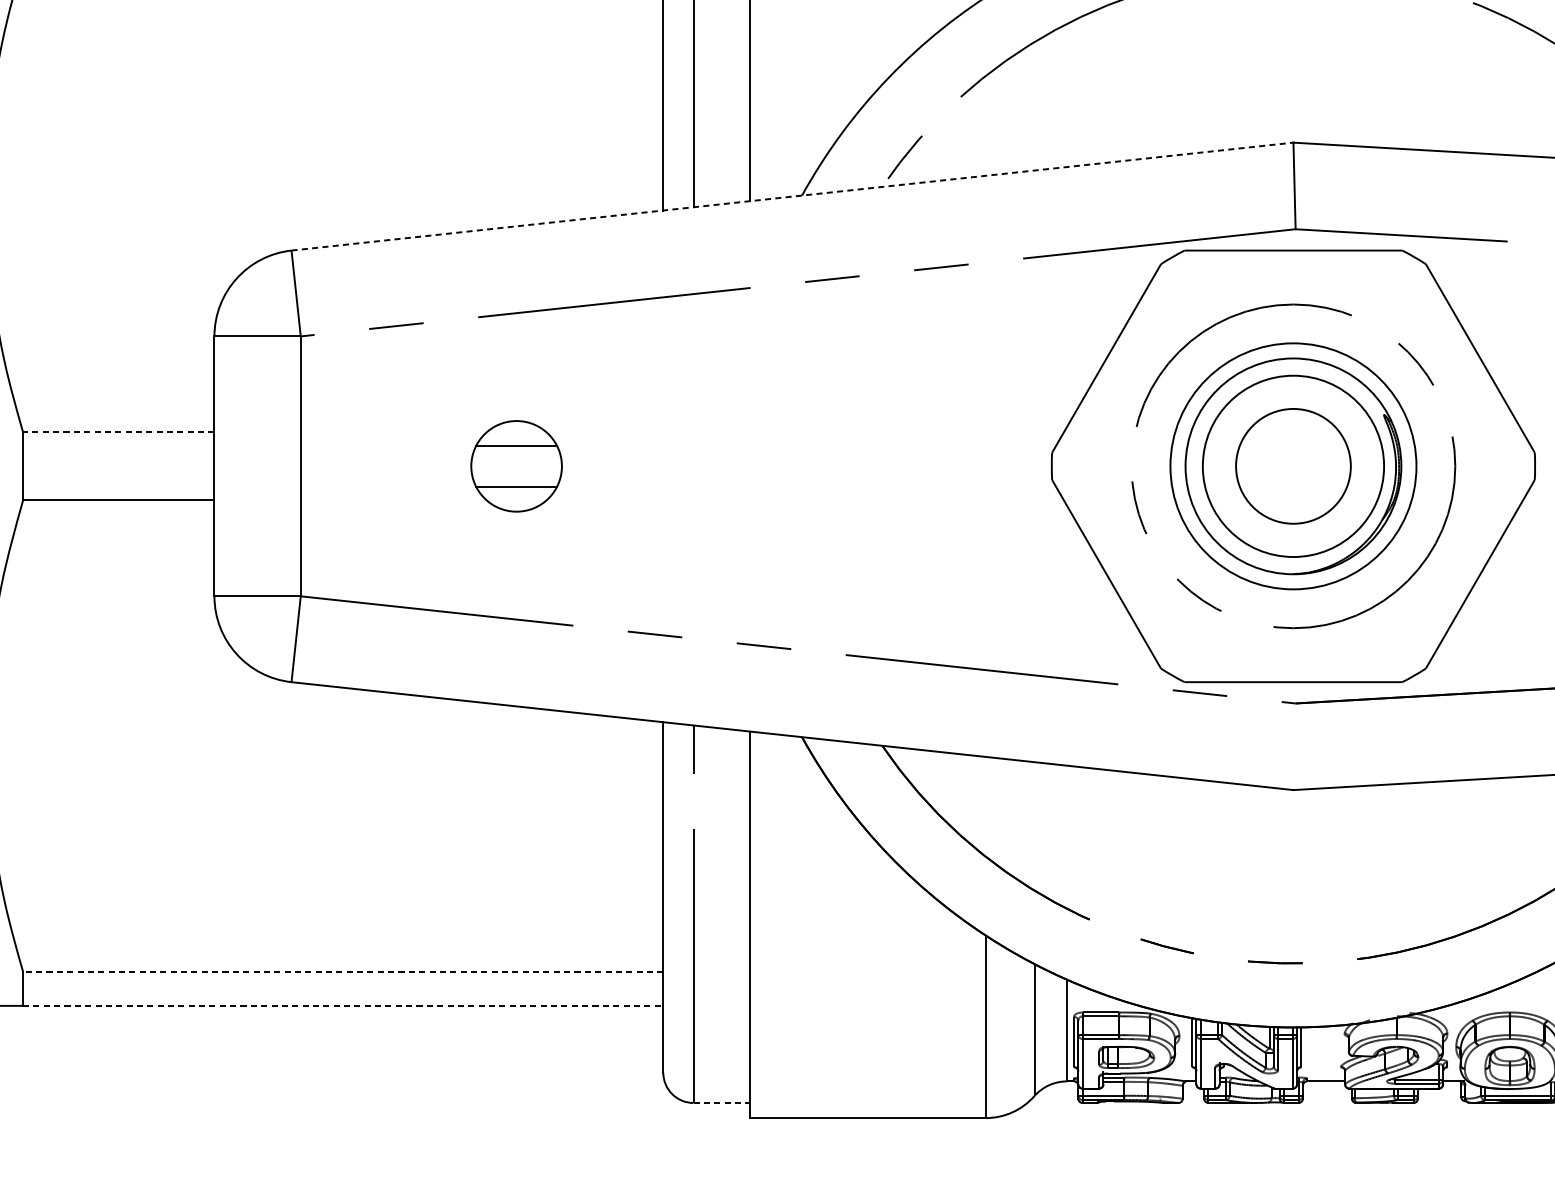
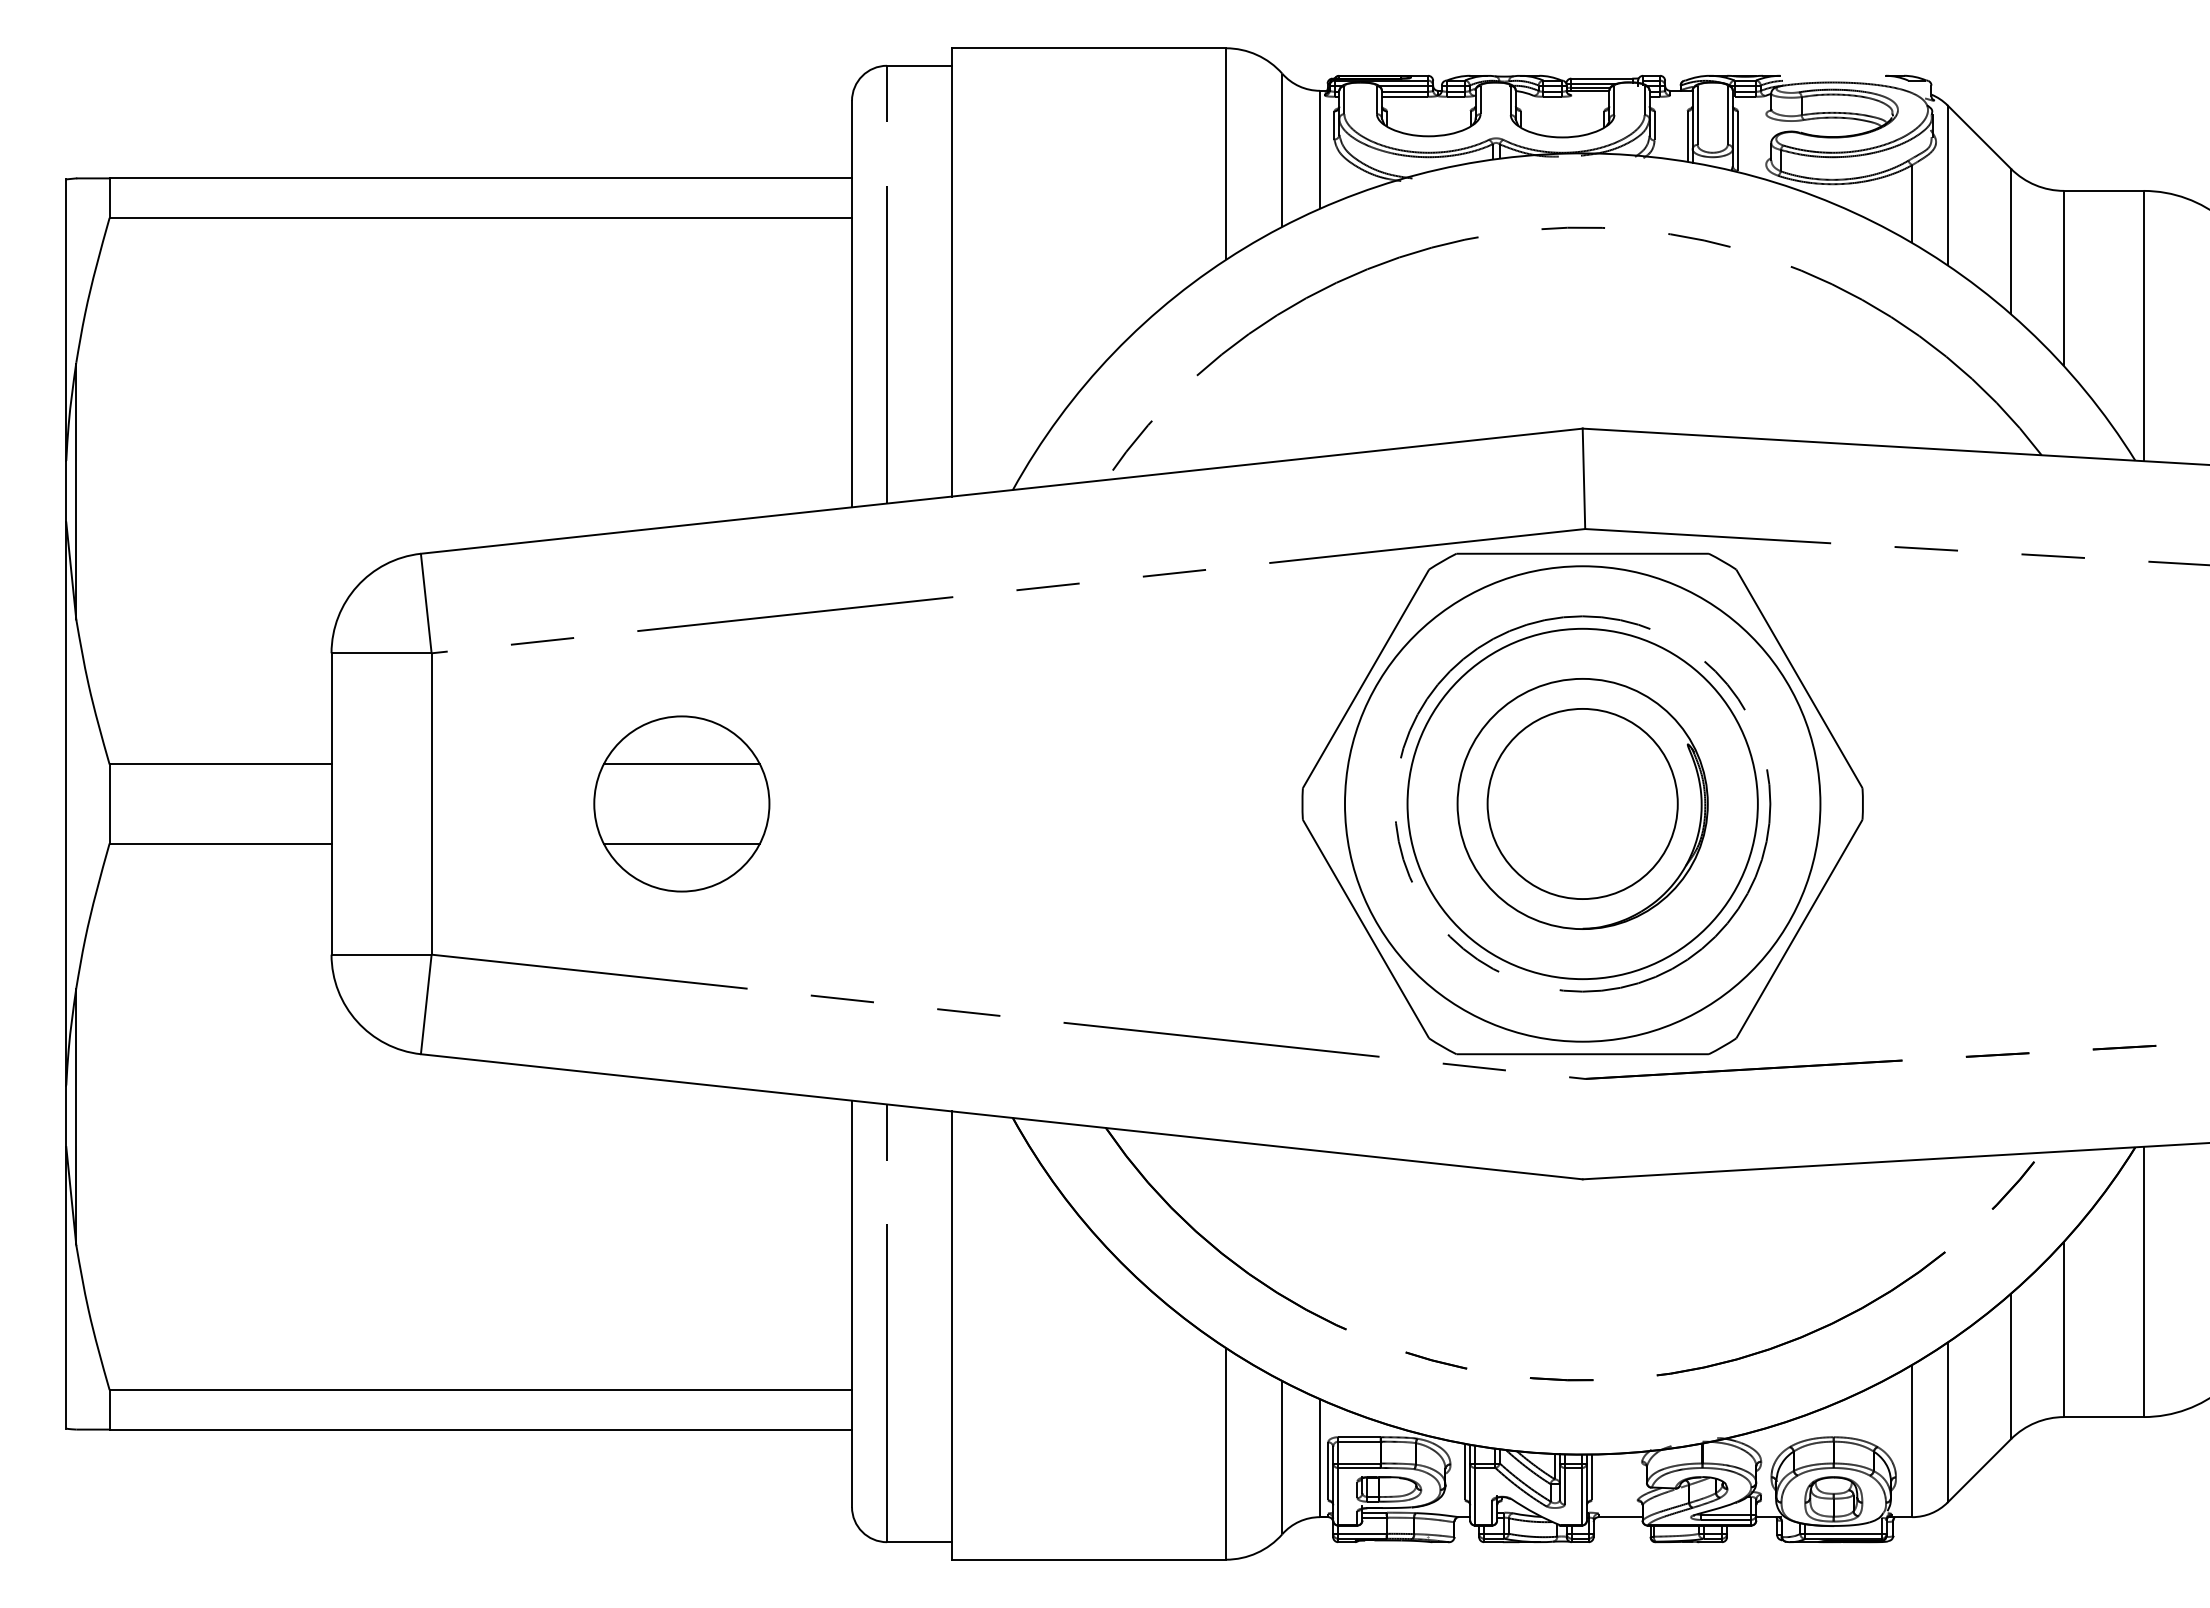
line: (793, 196) -> (1002, 491), dashed -> solid
line: (118, 432) -> (220, 764), dashed -> solid
part: (516, 465) -> (681, 803), size x1.67
circle: (1293, 465) -> (1582, 803), size x1.43
circle: (1293, 465) -> (1582, 803), size x1.67
circle: (1293, 465) -> (1582, 803), size x1.67
line: (342, 972) -> (480, 1390), dashed -> solid
line: (343, 1005) -> (481, 1429), dashed -> solid
line: (721, 1103) -> (919, 1542), dashed -> solid

